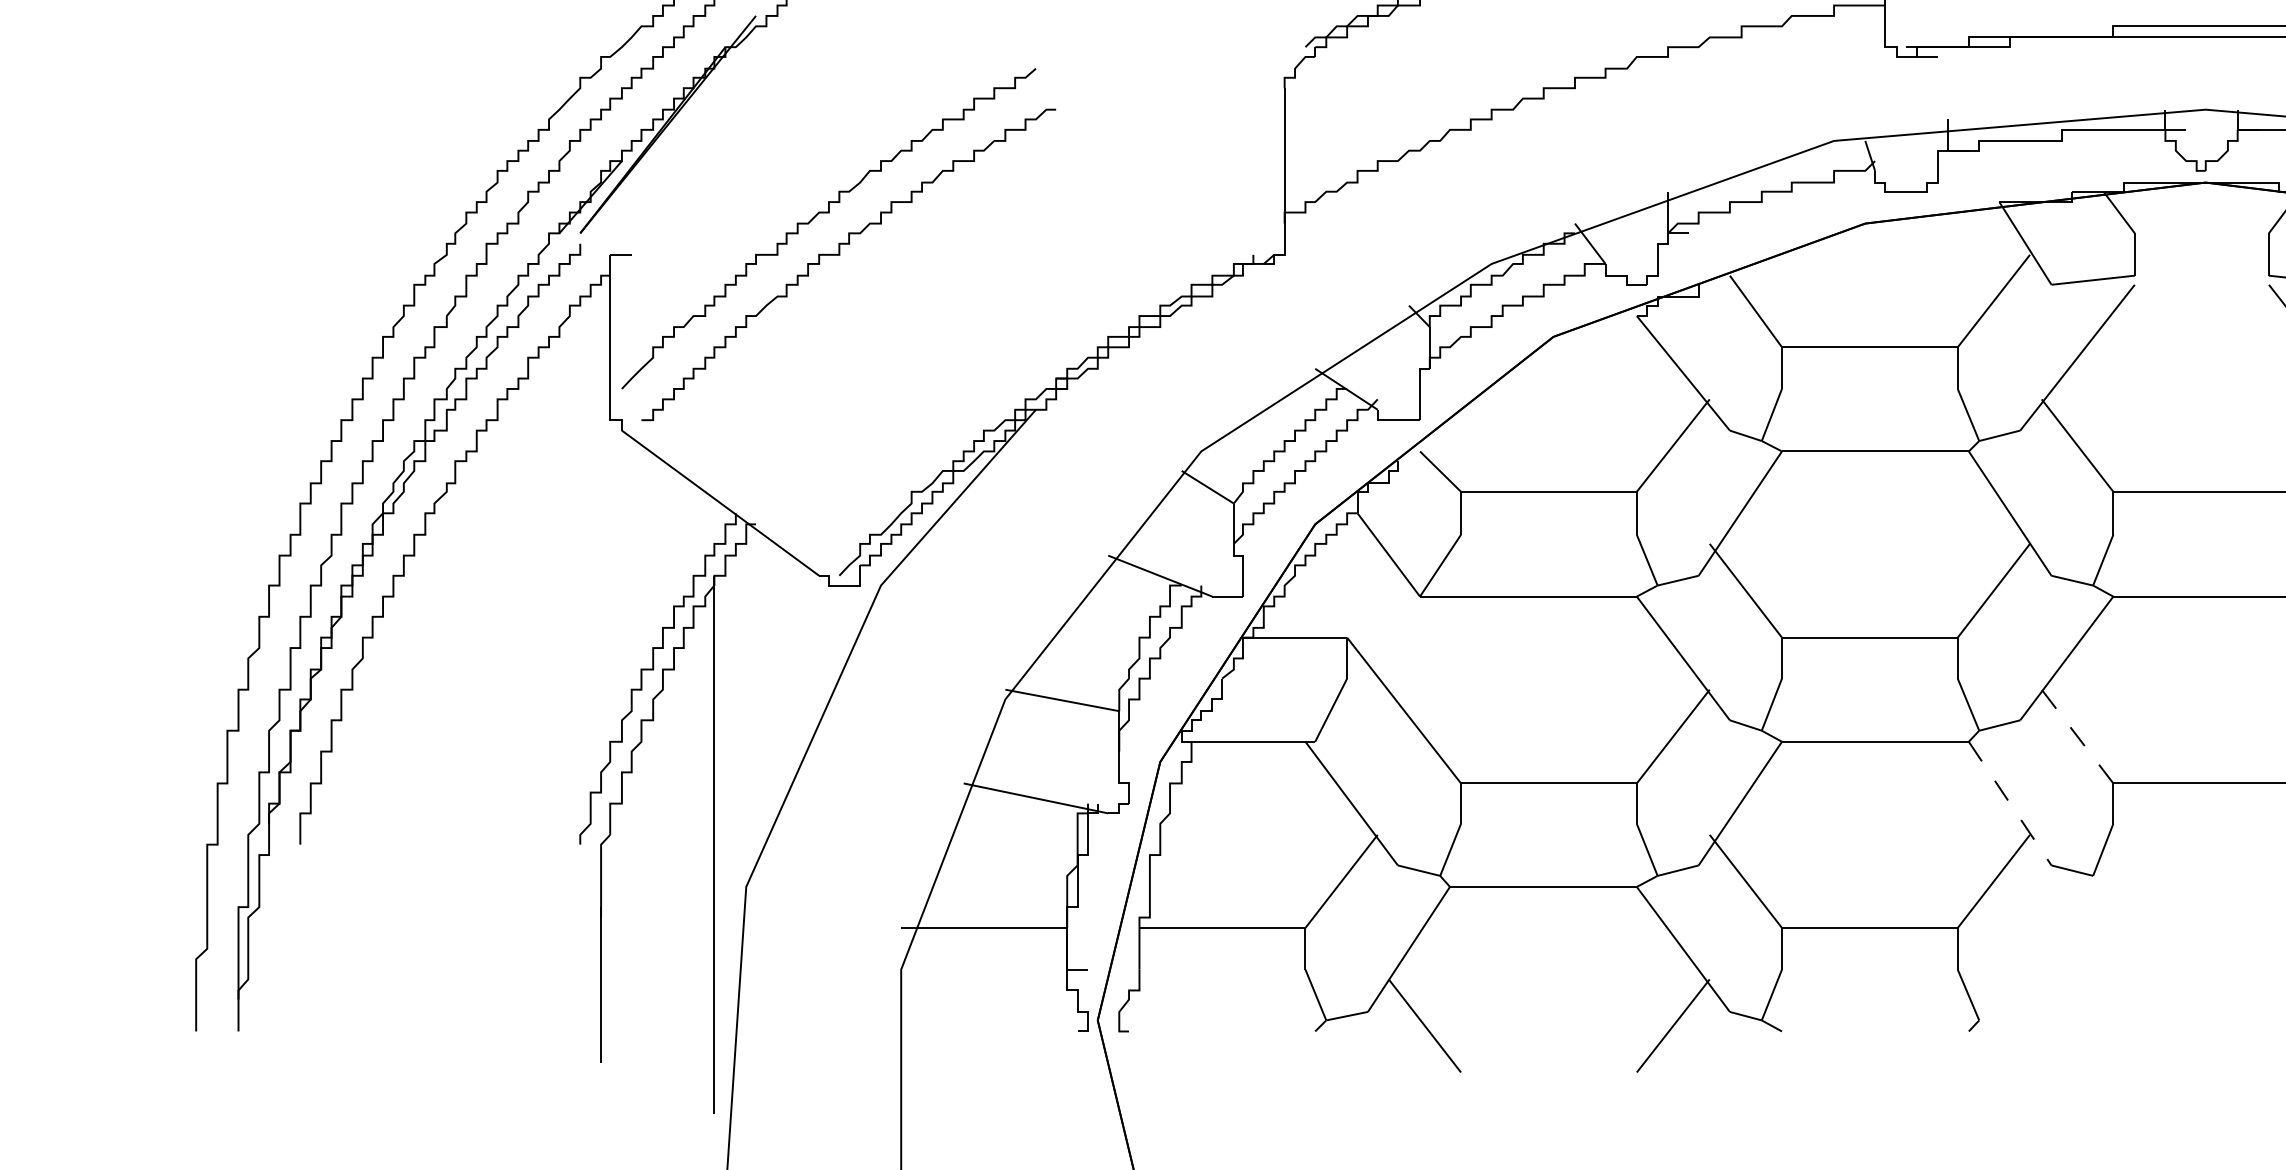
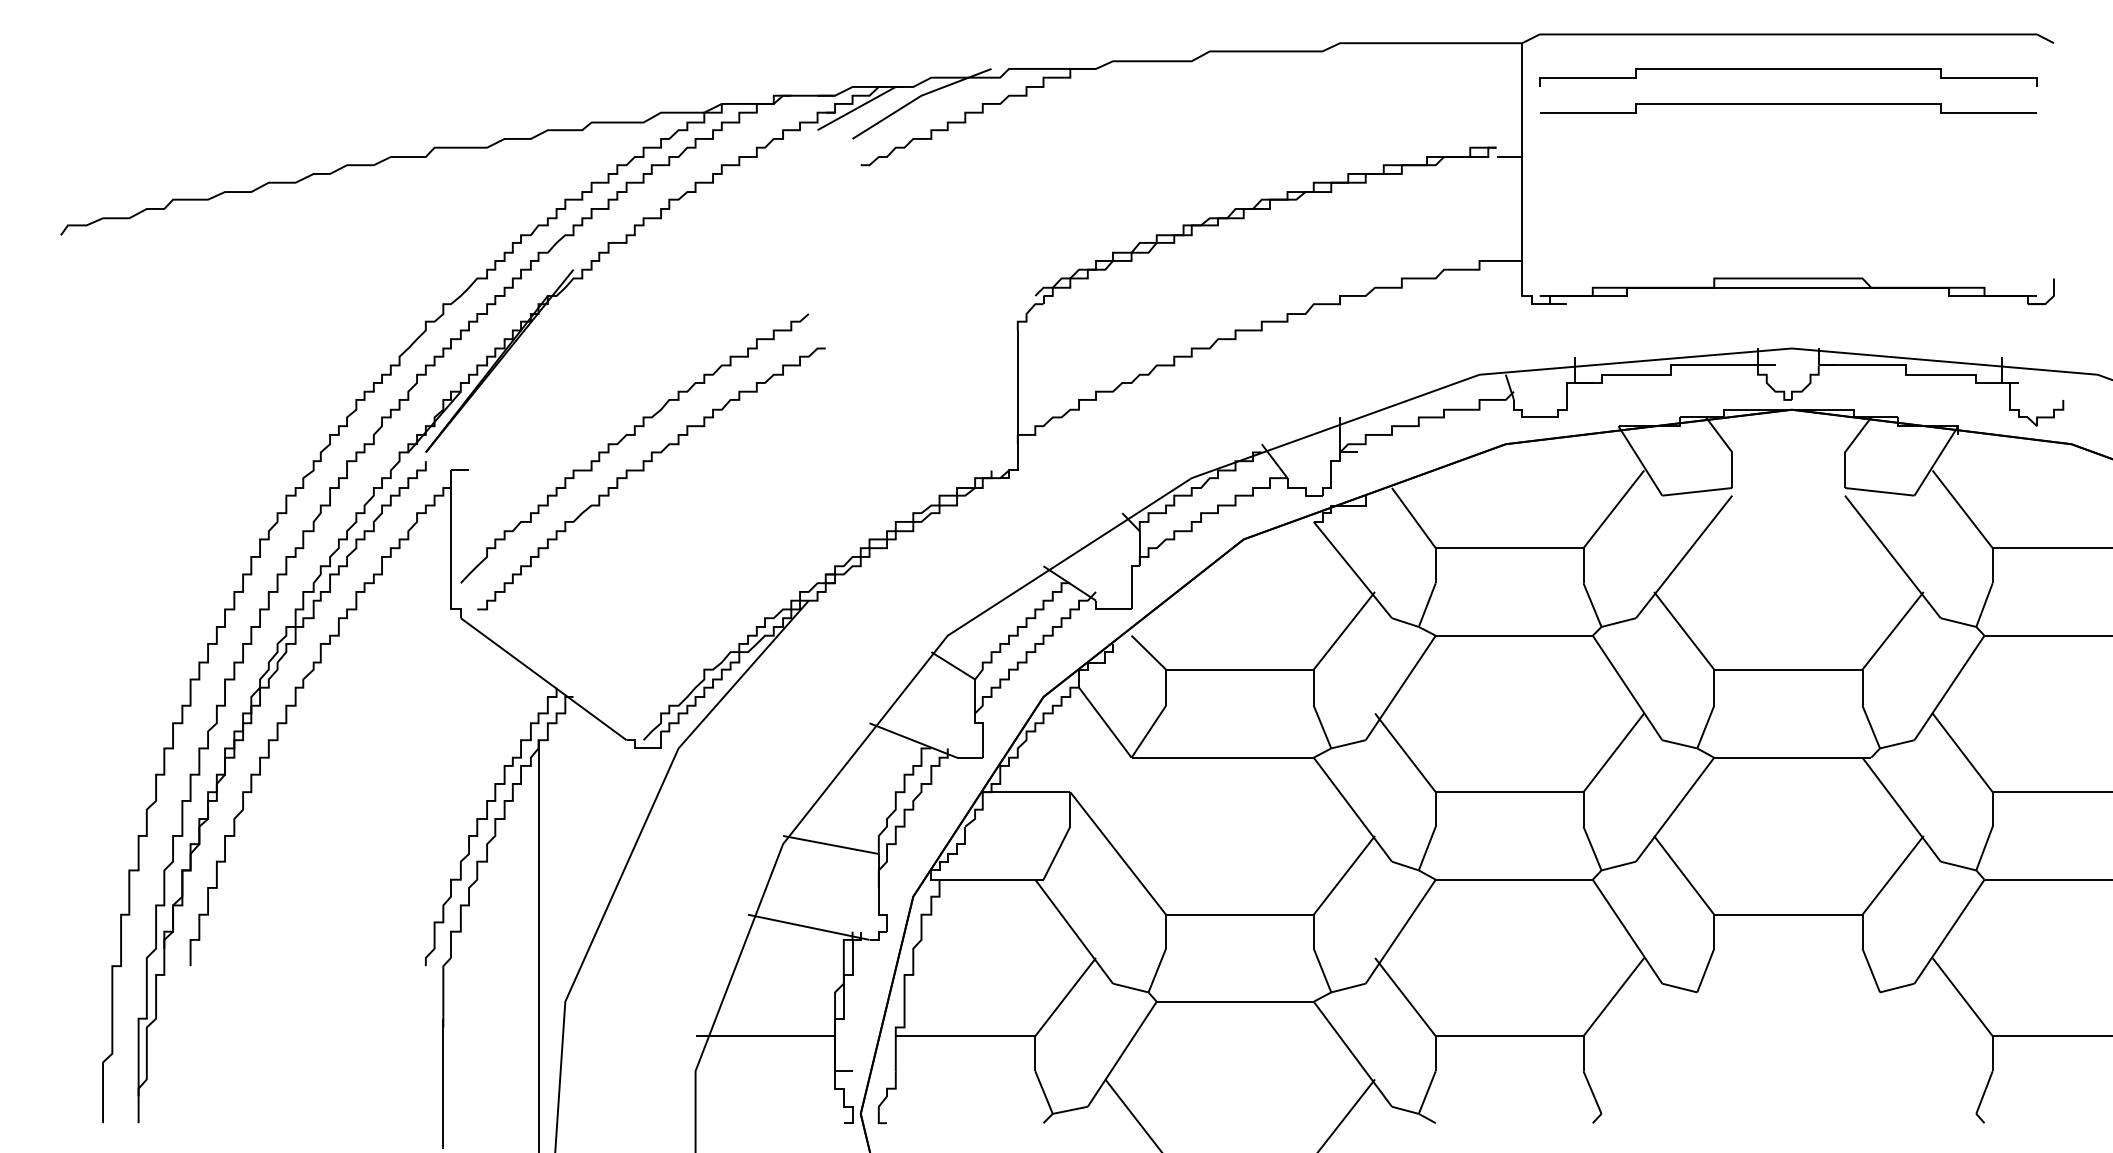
line: (2077, 736) -> (1684, 875), dashed -> solid
line: (2010, 803) -> (1627, 931), dashed -> solid

